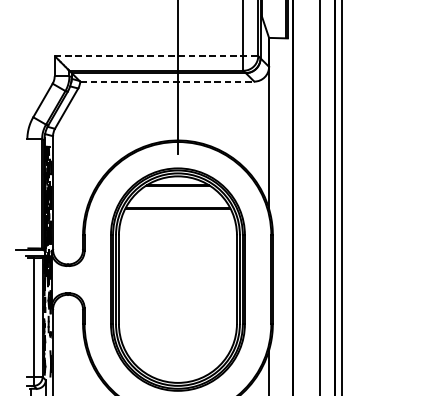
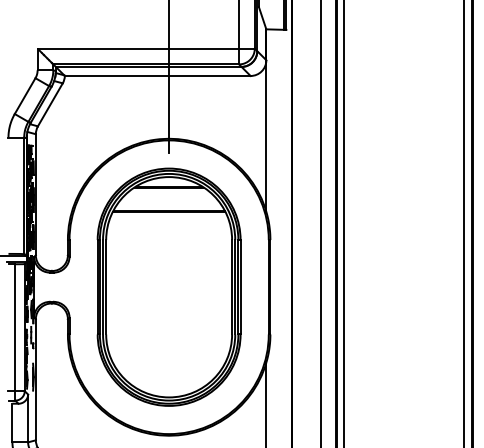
line: (156, 55) -> (146, 48), dashed -> solid
line: (167, 81) -> (157, 75), dashed -> solid

